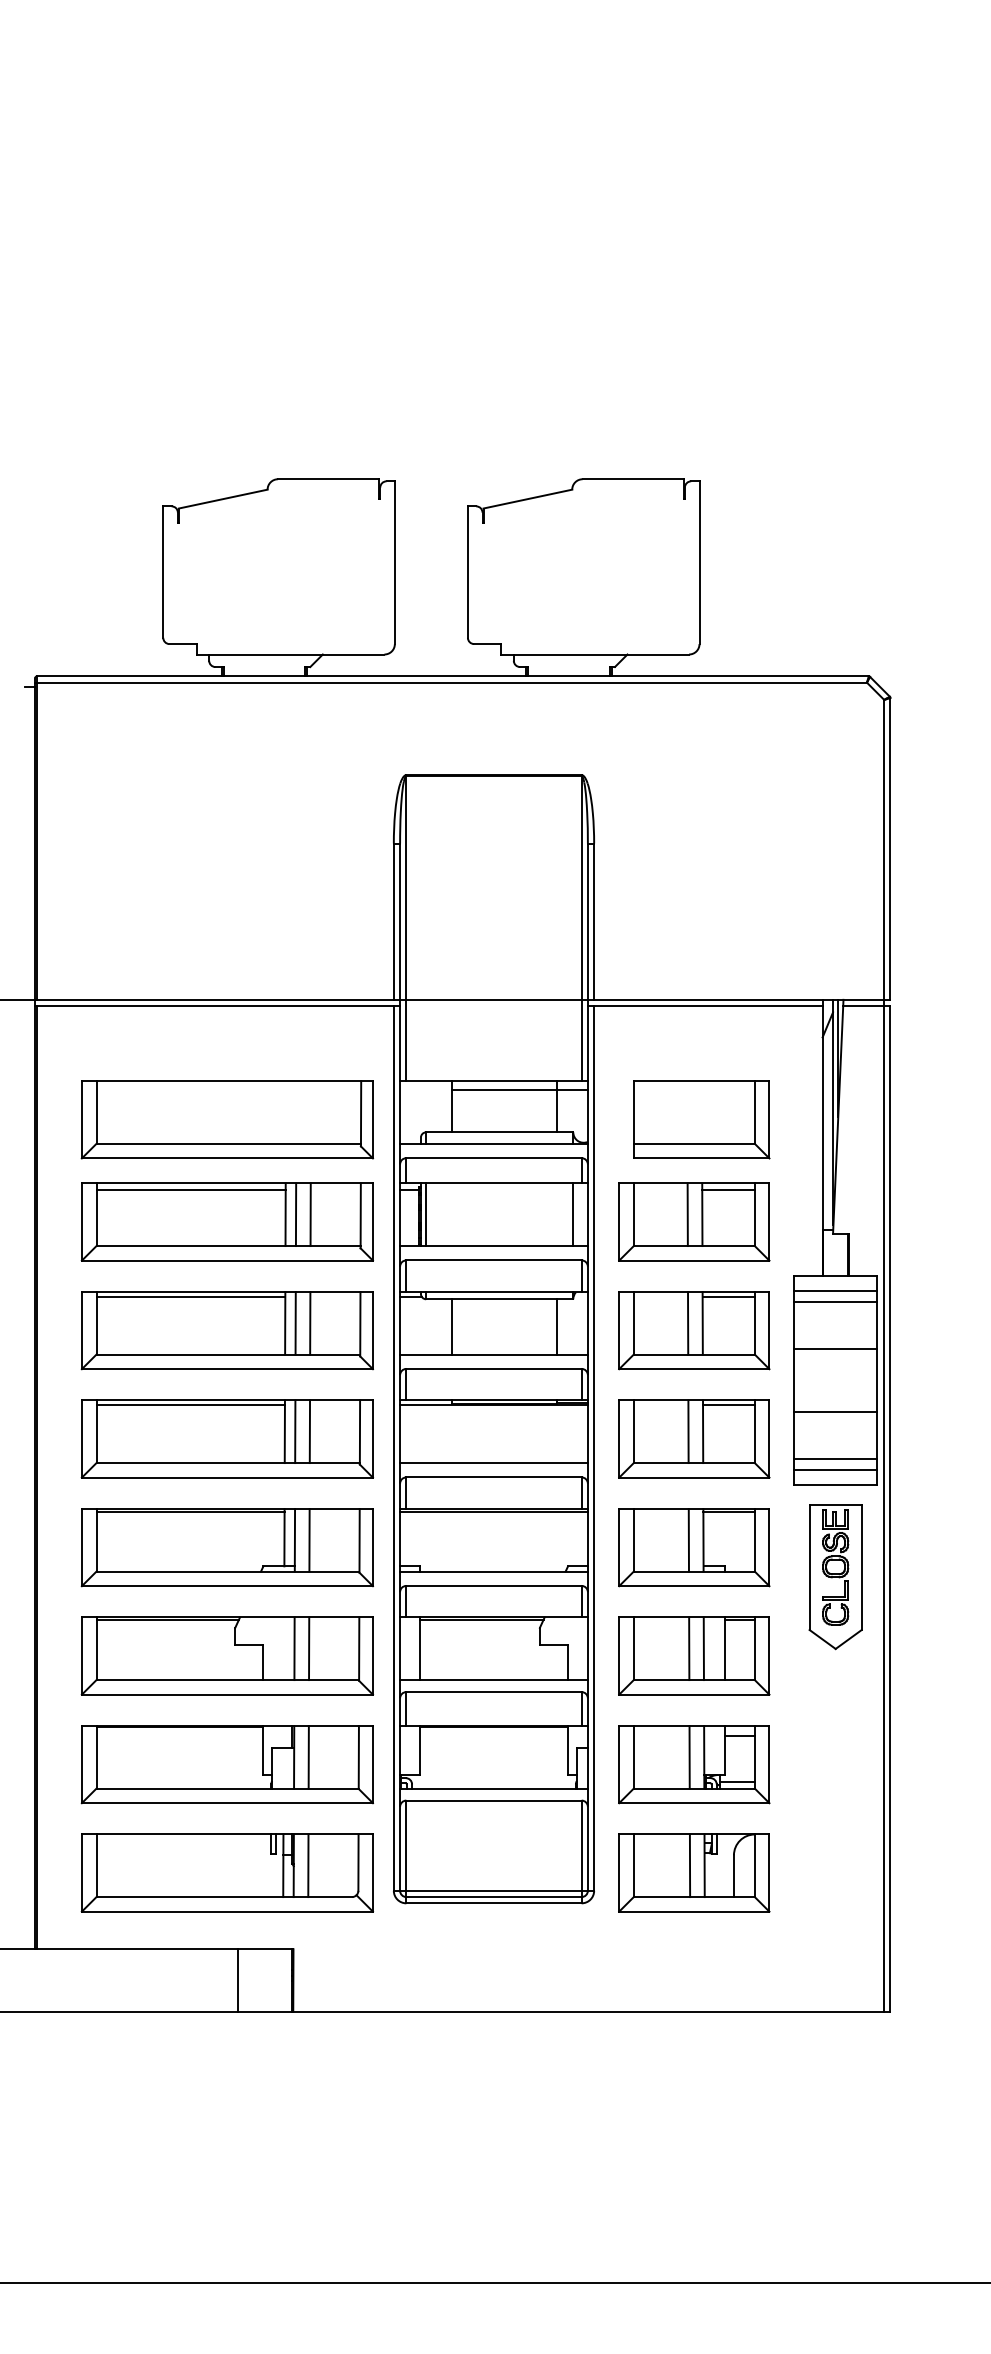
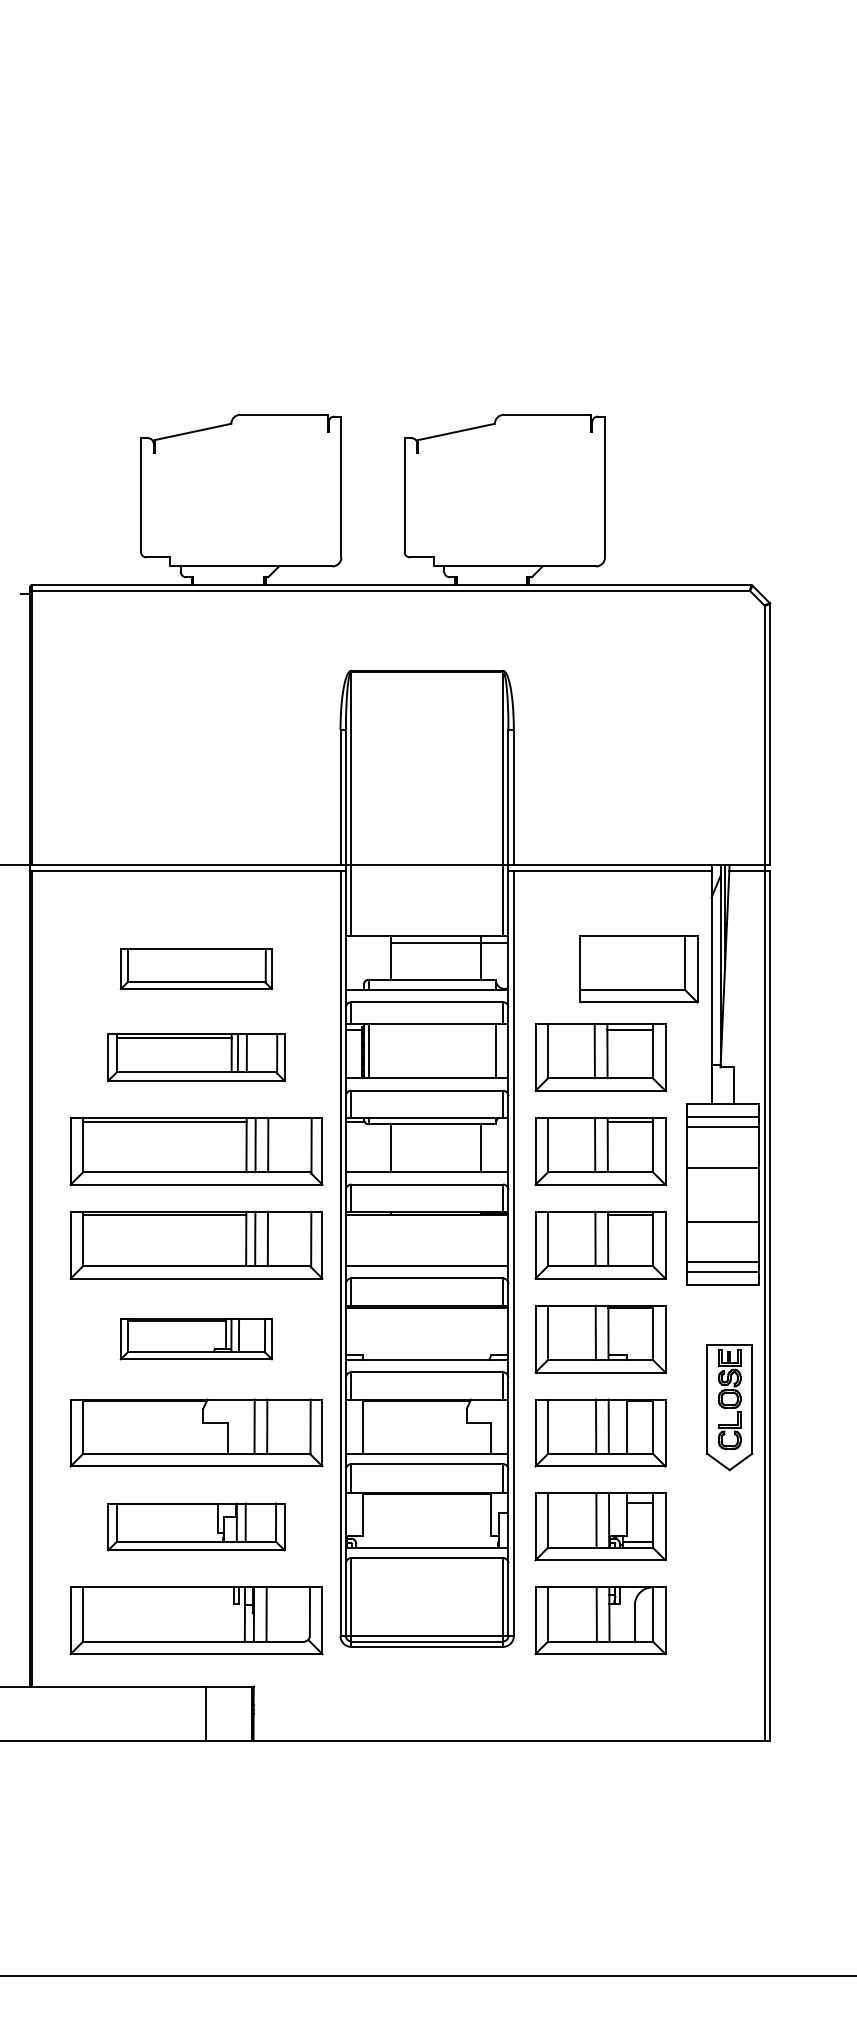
part: (226, 1119) -> (195, 968), size x0.6
part: (701, 1119) -> (638, 968), moved
part: (226, 1221) -> (195, 1057), size x0.7
part: (226, 1547) -> (195, 1339), size x0.6
part: (835, 1577) -> (729, 1408), moved
part: (226, 1764) -> (195, 1526), size x0.7

